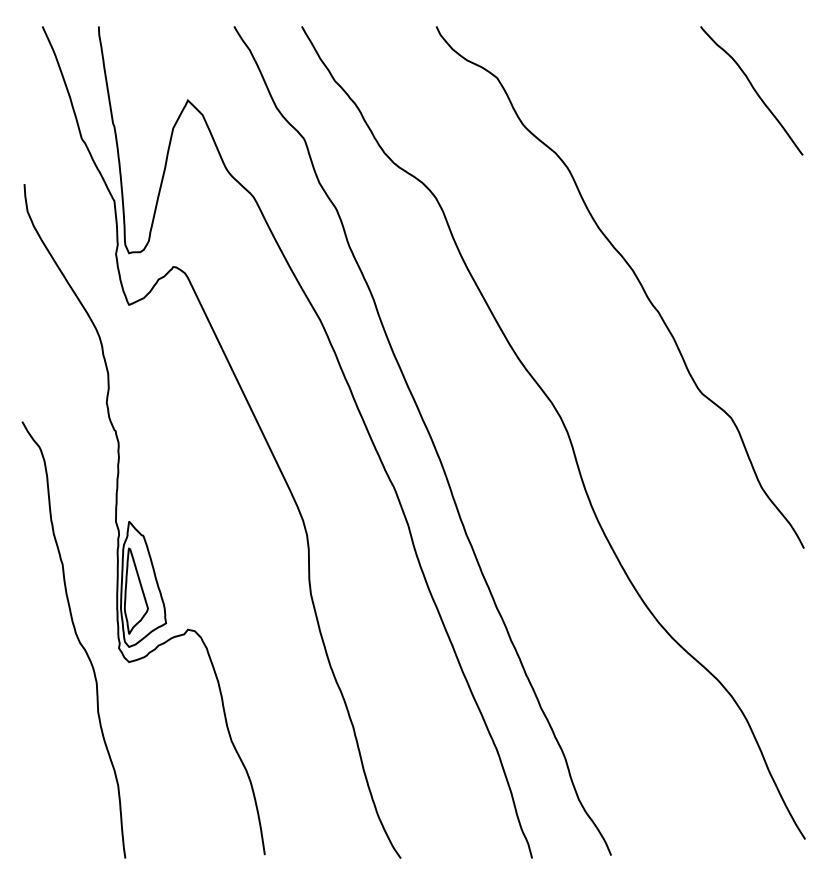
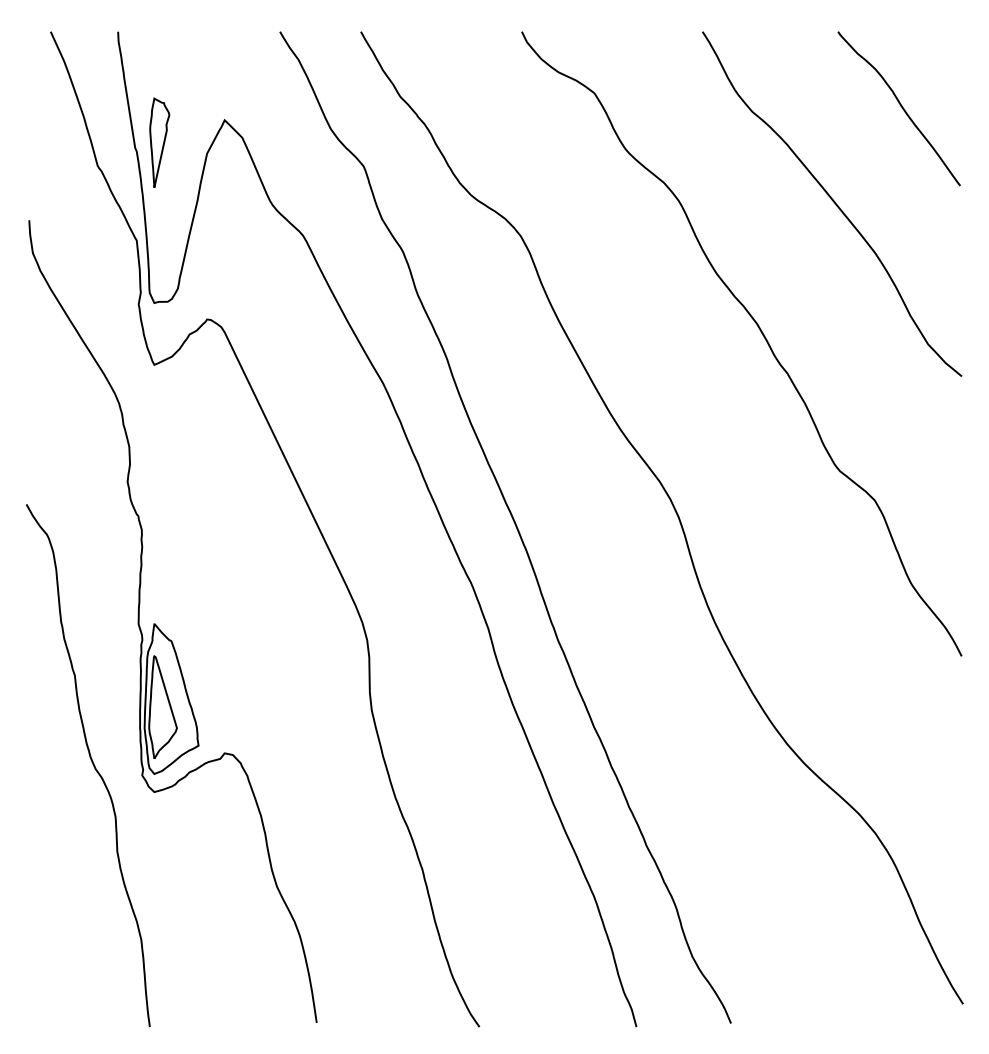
part: (133, 118) -> (159, 141), added
curve: (696, 169) -> (832, 202), added

